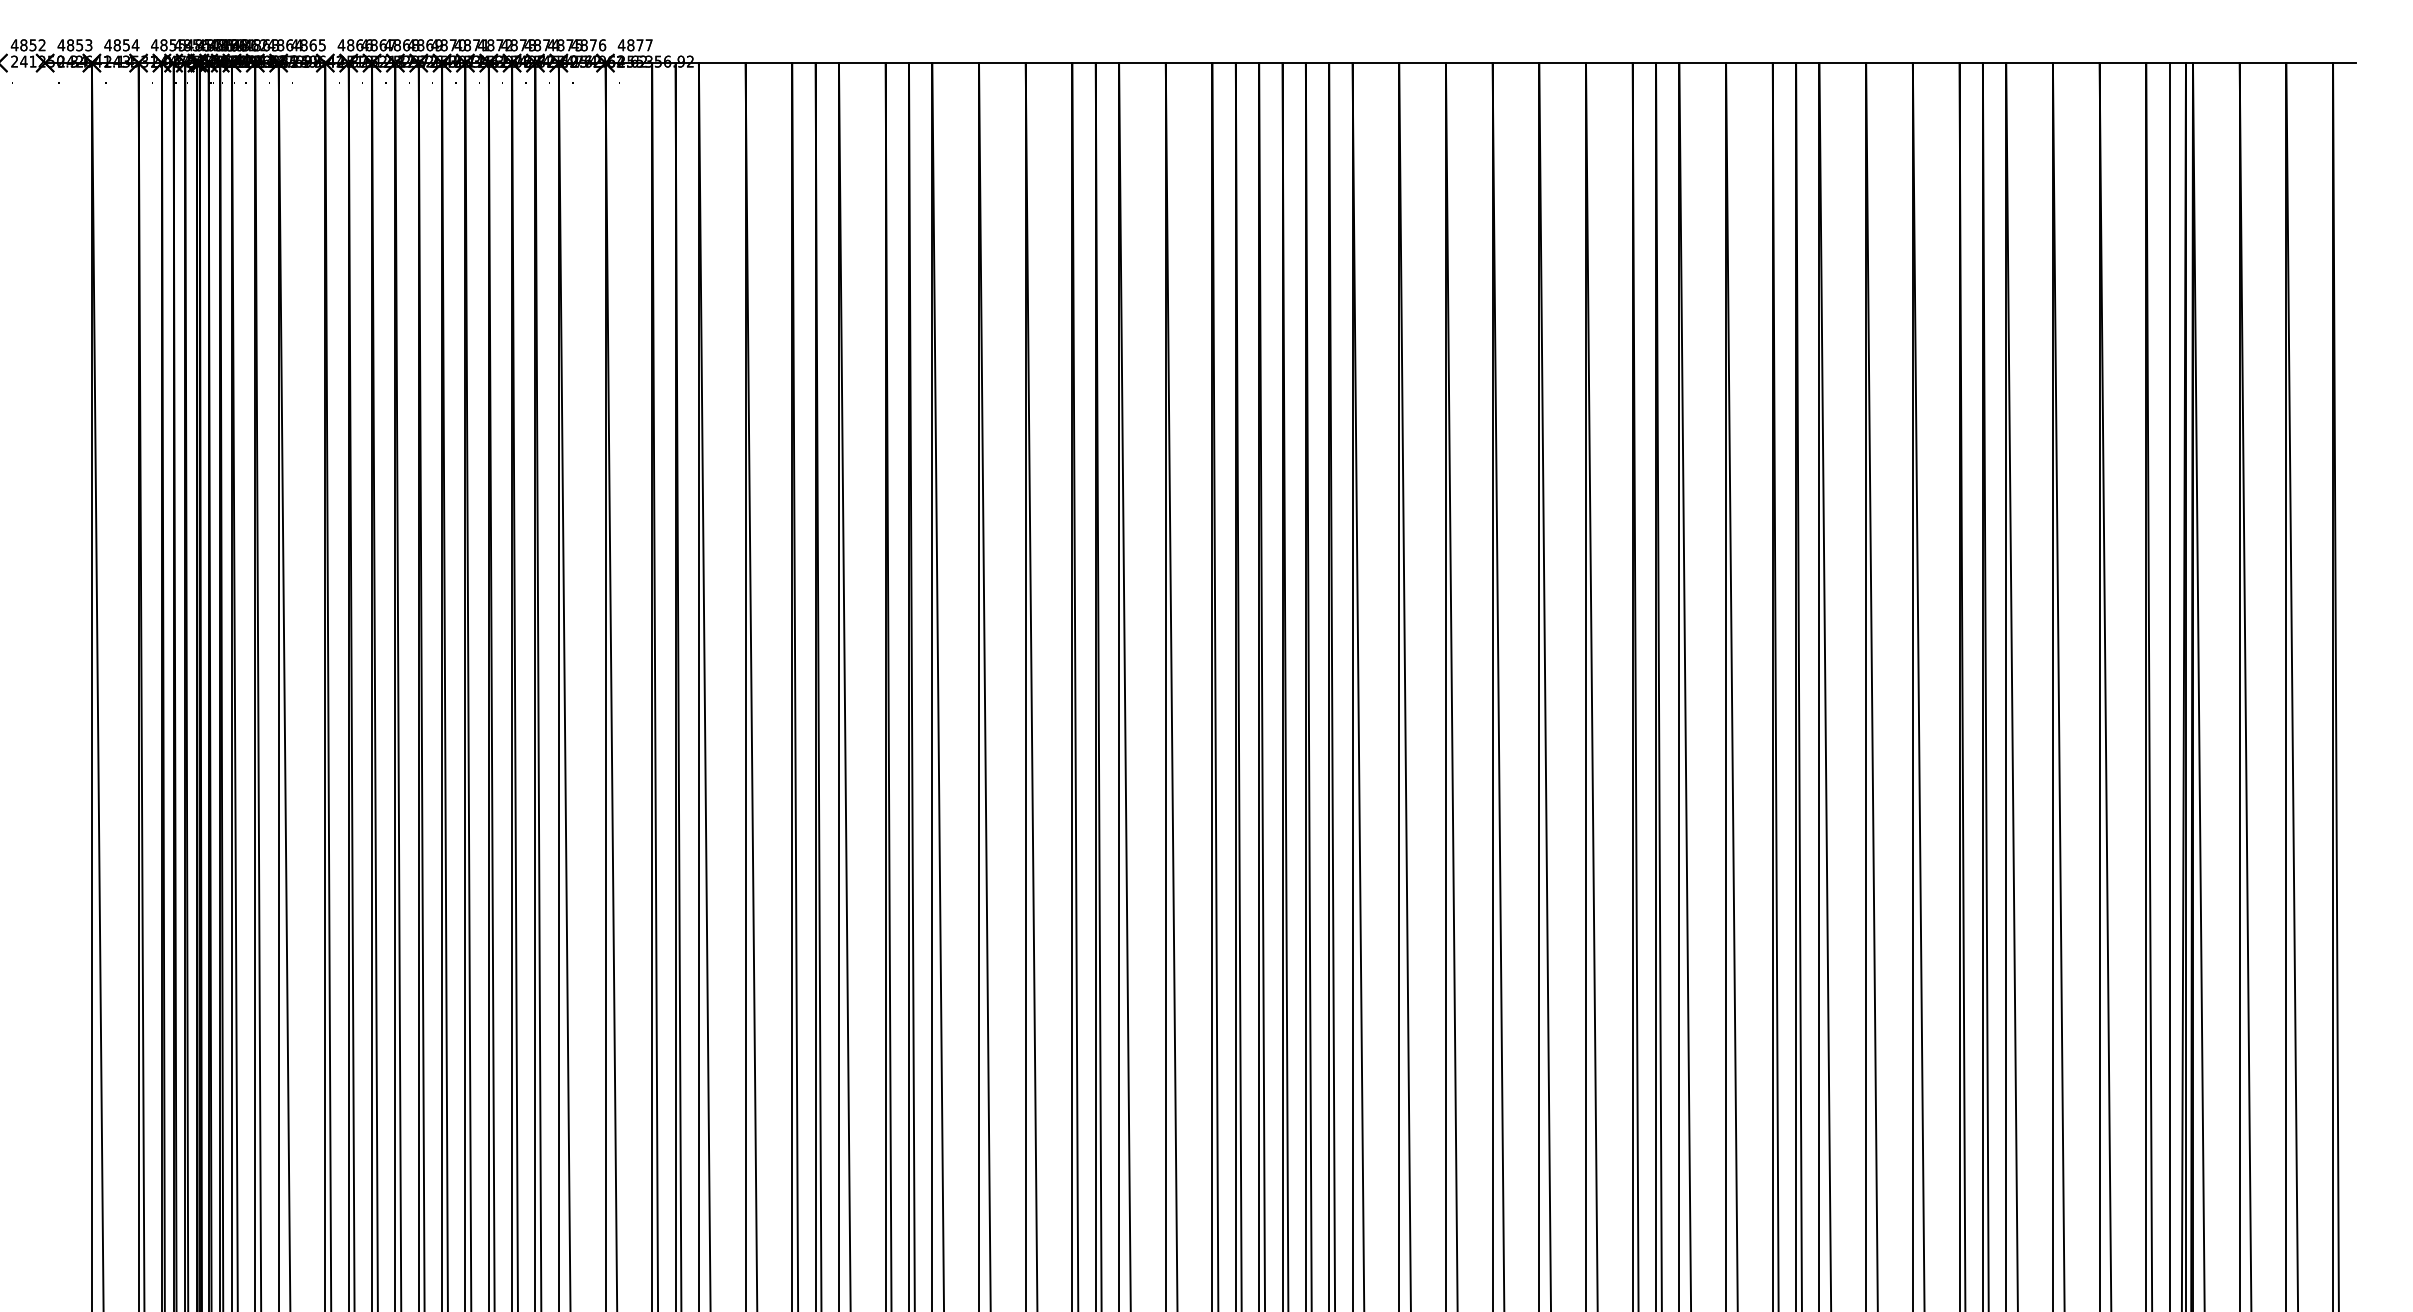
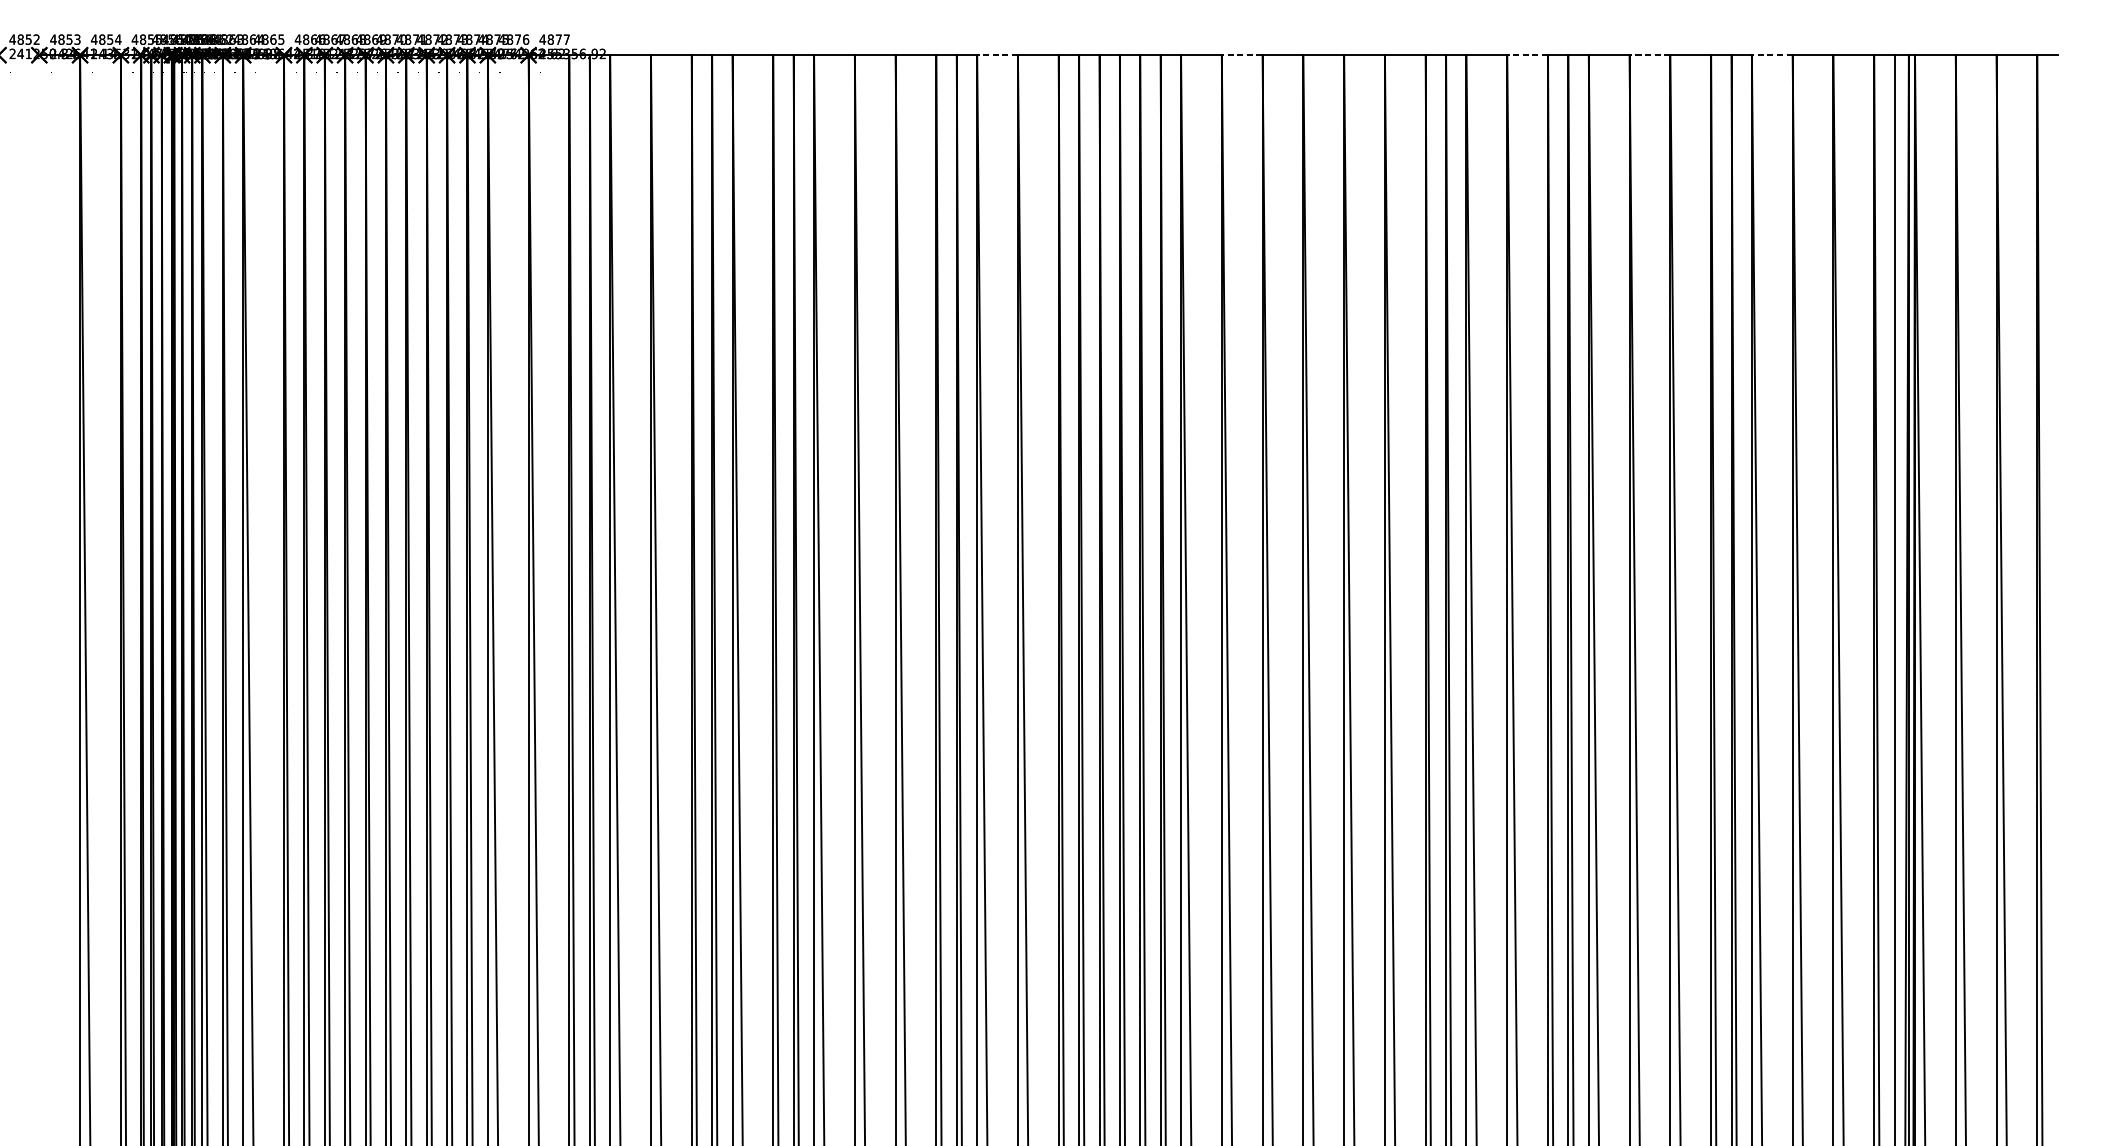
line: (1141, 63) -> (996, 55), solid -> dashed
line: (1422, 63) -> (1242, 55), solid -> dashed
line: (1748, 63) -> (1526, 55), solid -> dashed
line: (1889, 63) -> (1649, 55), solid -> dashed
line: (2029, 63) -> (1772, 55), solid -> dashed

